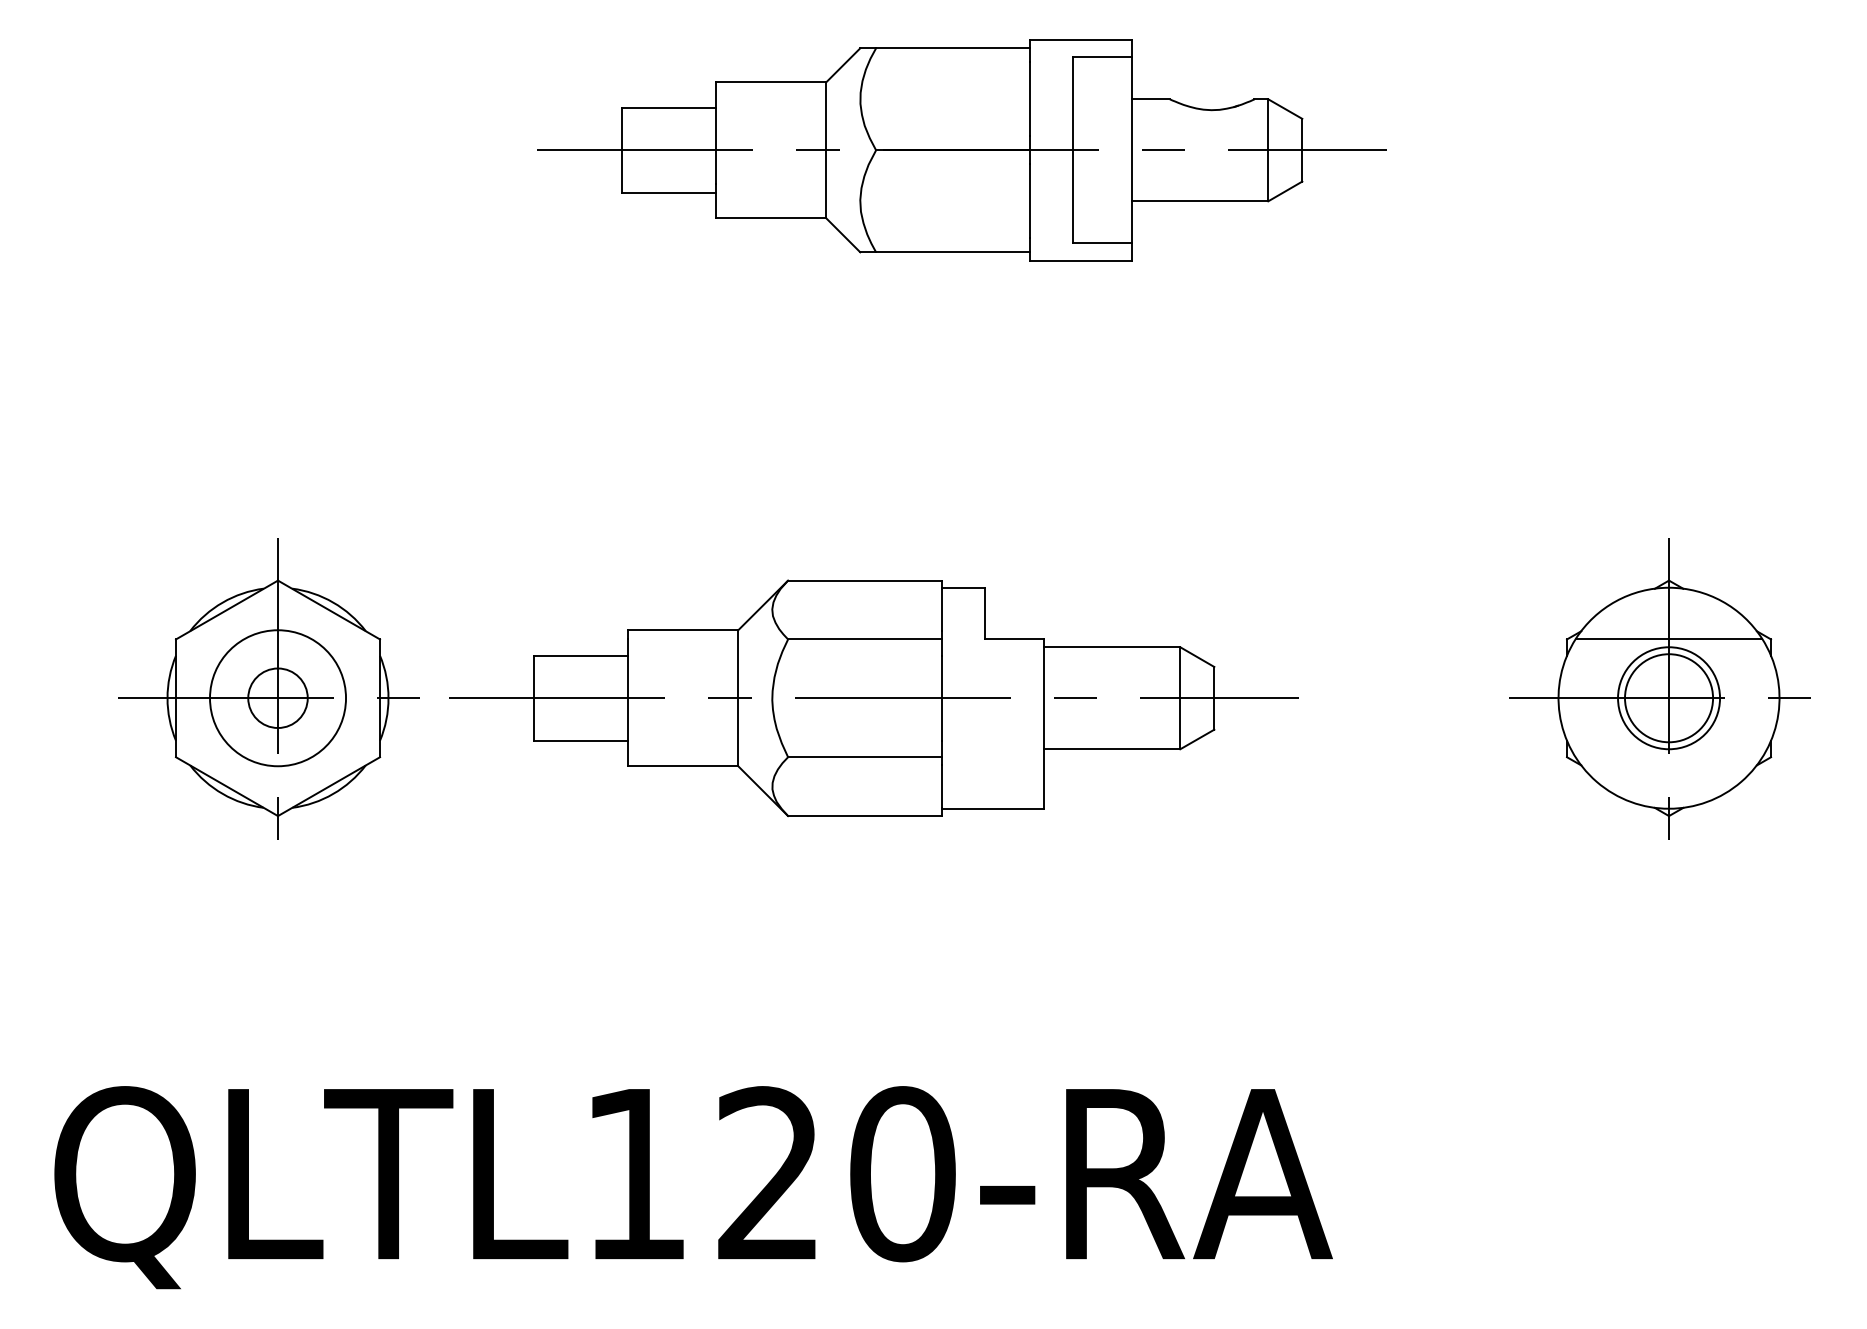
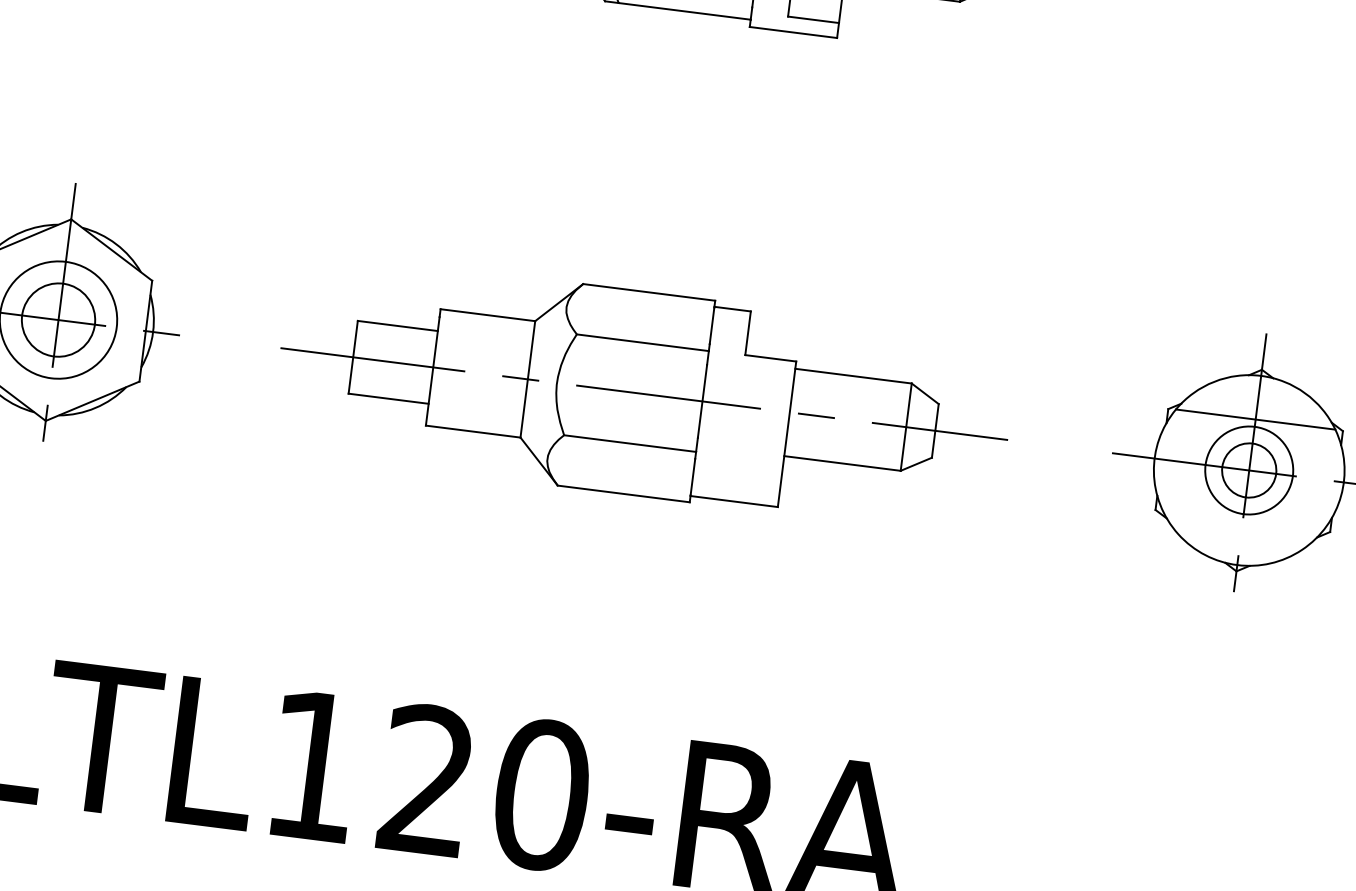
circle: (277, 697) -> (58, 319), size x1.43
circle: (1668, 697) -> (1248, 469), size x0.71
part: (873, 698) -> (643, 394), moved

